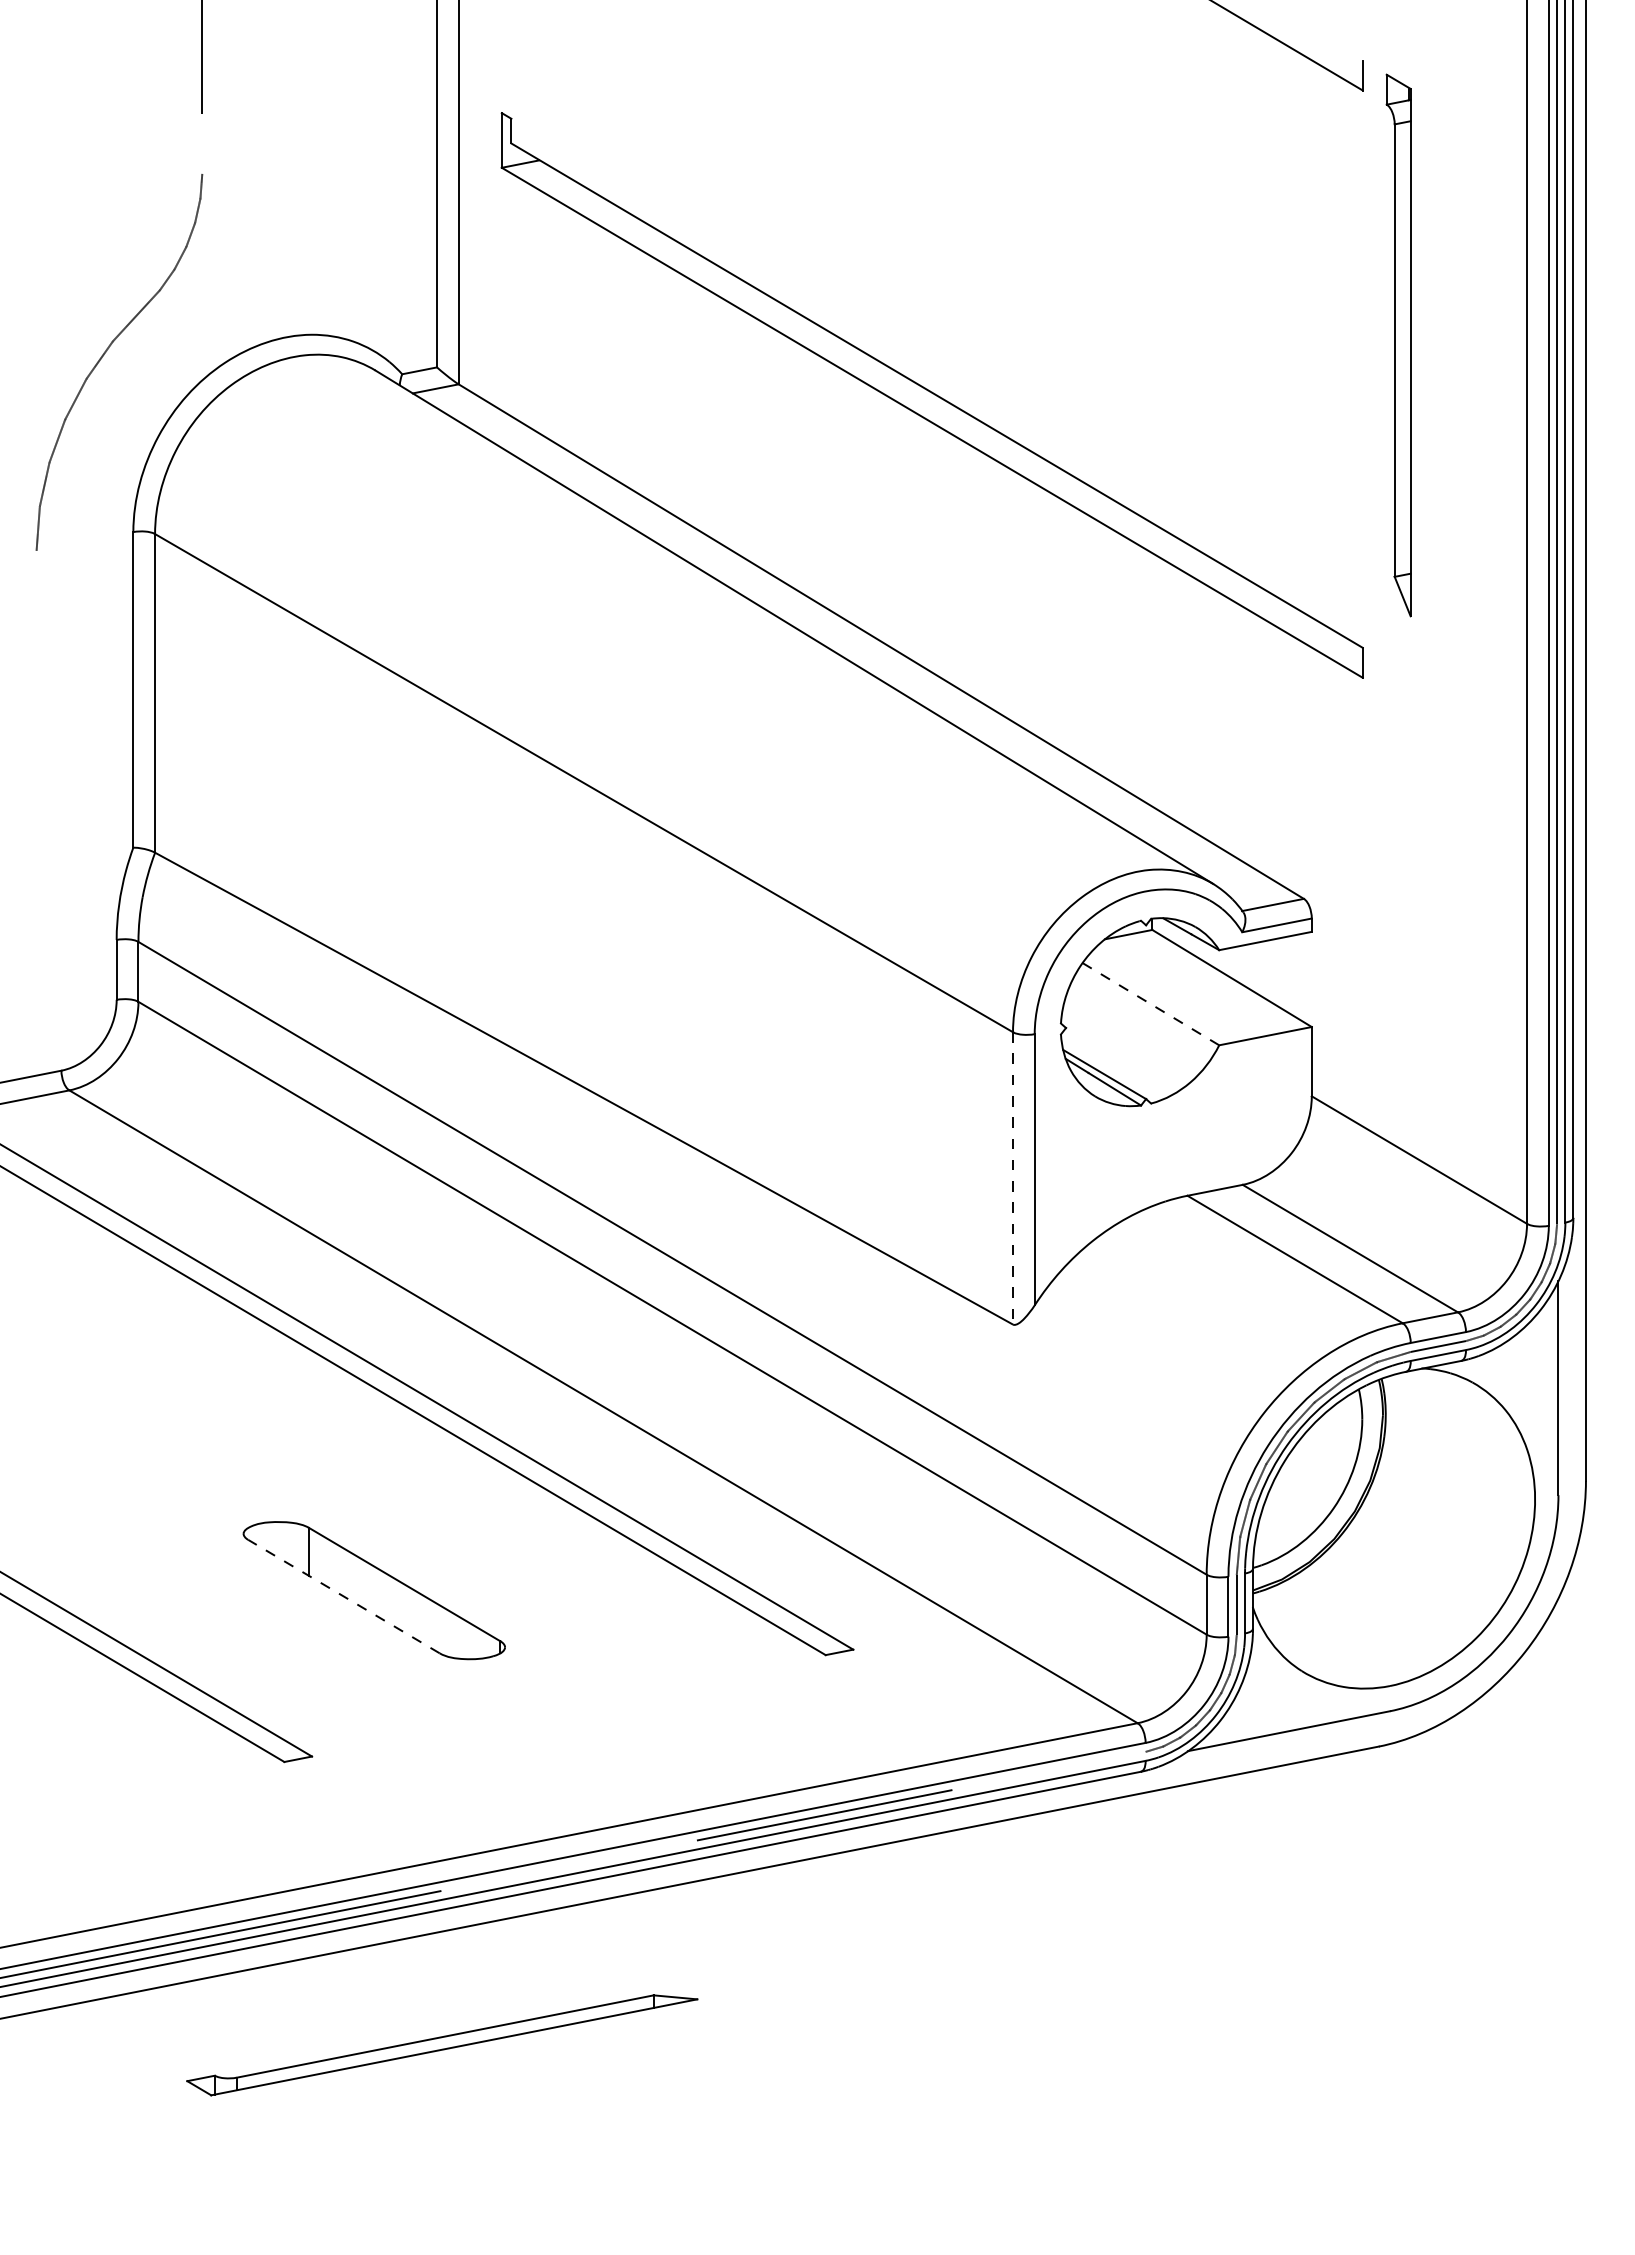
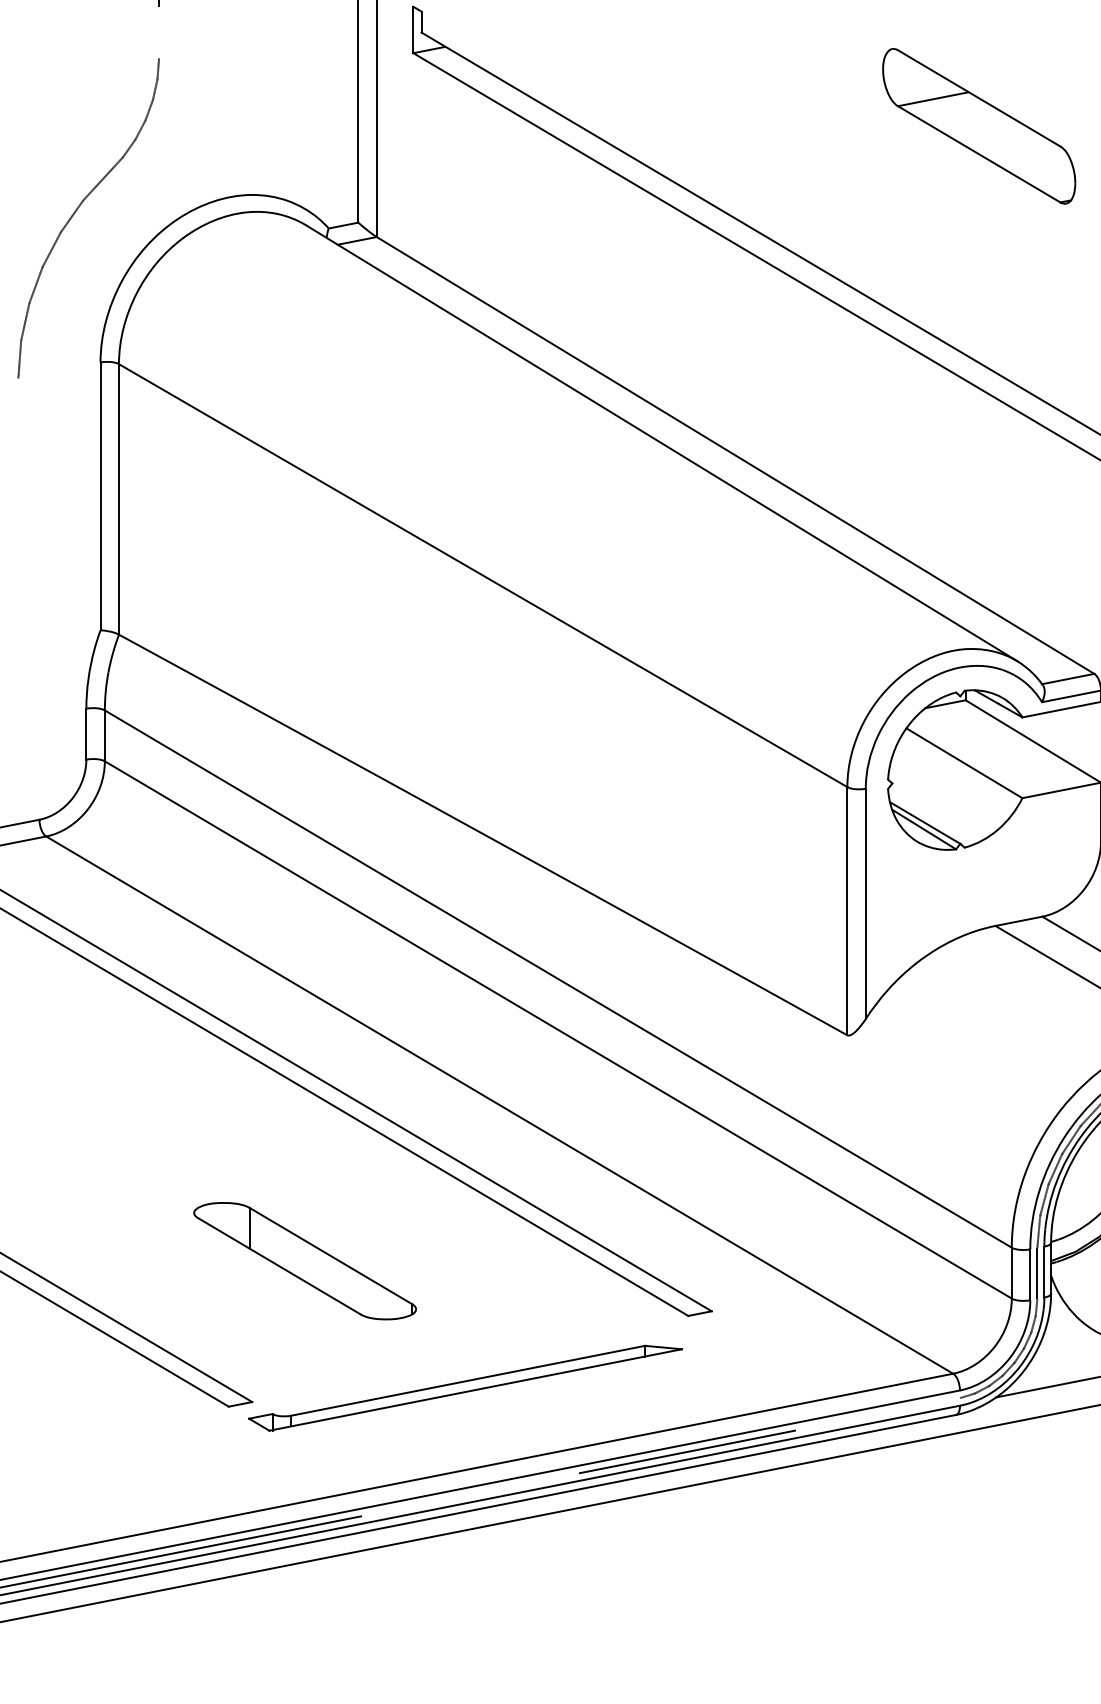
part: (1168, 253) -> (979, 125), added
line: (1150, 1004) -> (964, 763), dashed -> solid
line: (1013, 1178) -> (847, 911), dashed -> solid
line: (343, 1596) -> (278, 1266), dashed -> solid
part: (442, 2045) -> (465, 1388), moved

